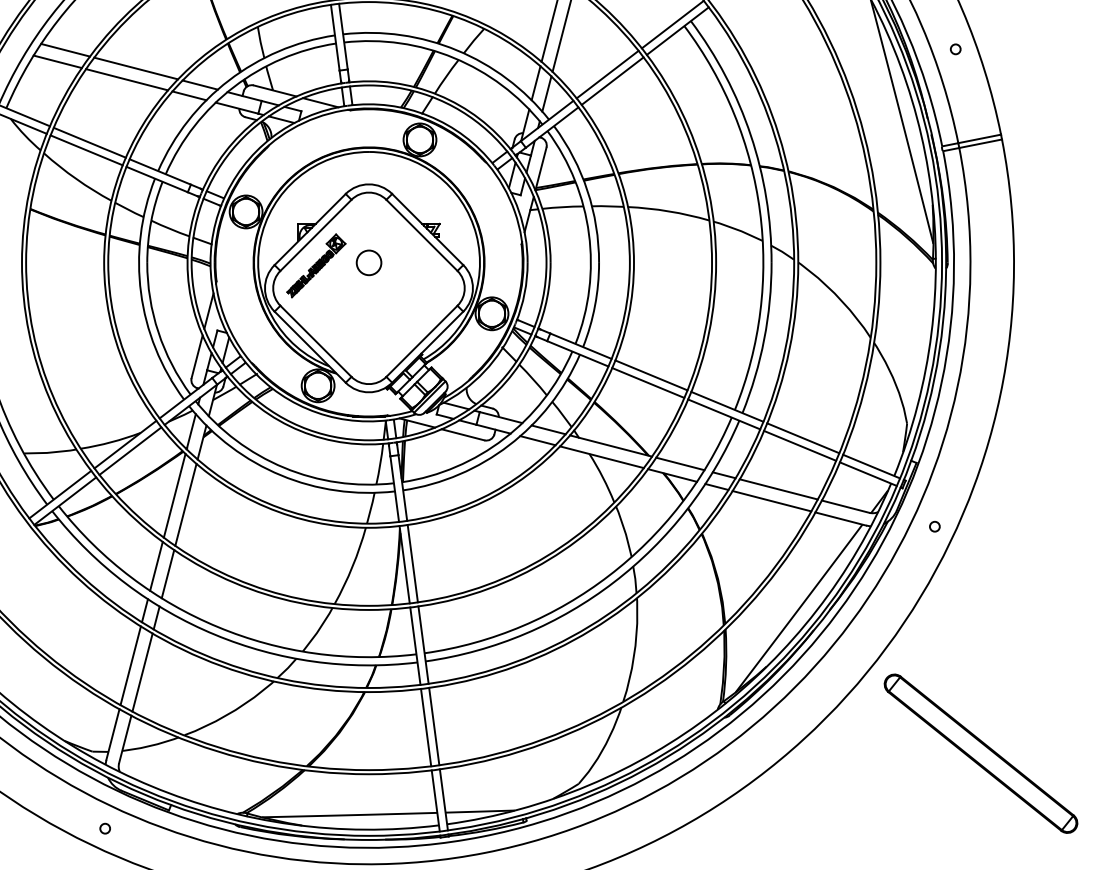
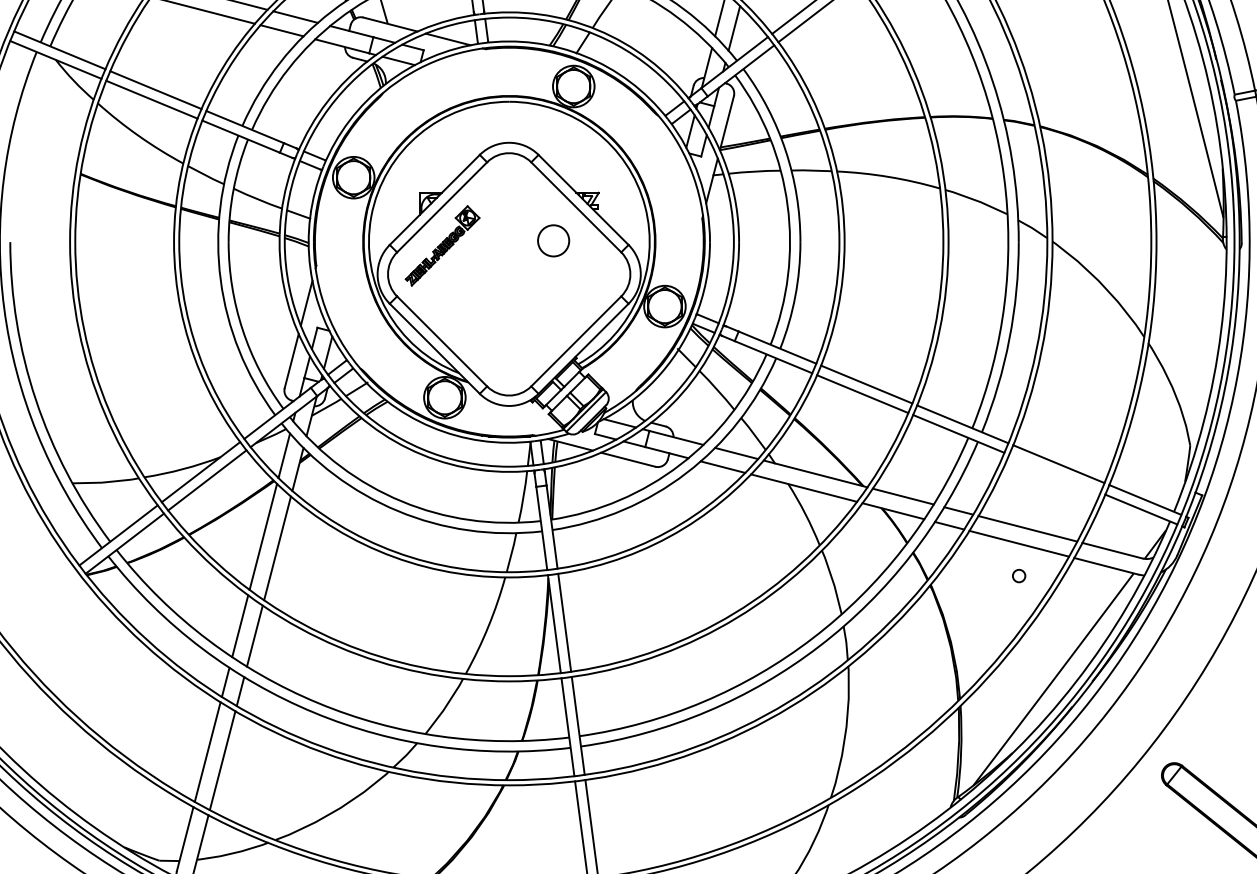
circle: (368, 262) -> (552, 240), moved
line: (800, 445) -> (1055, 473), removed
circle: (934, 526) -> (1018, 575), moved

